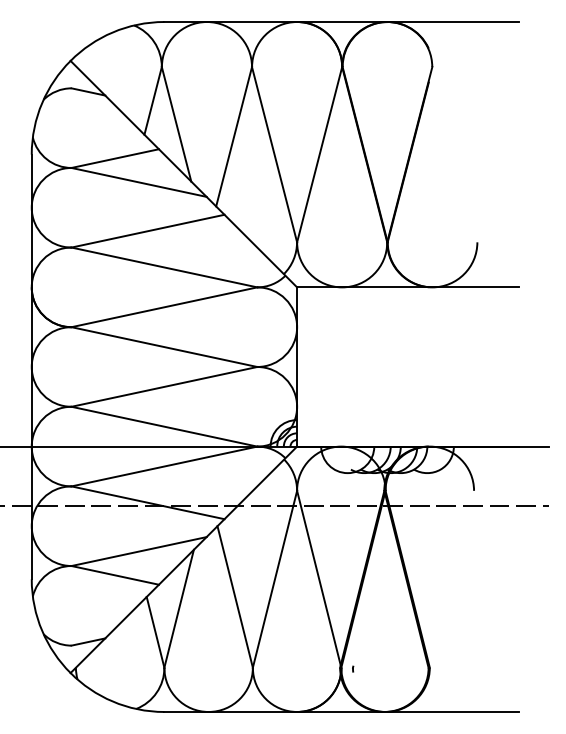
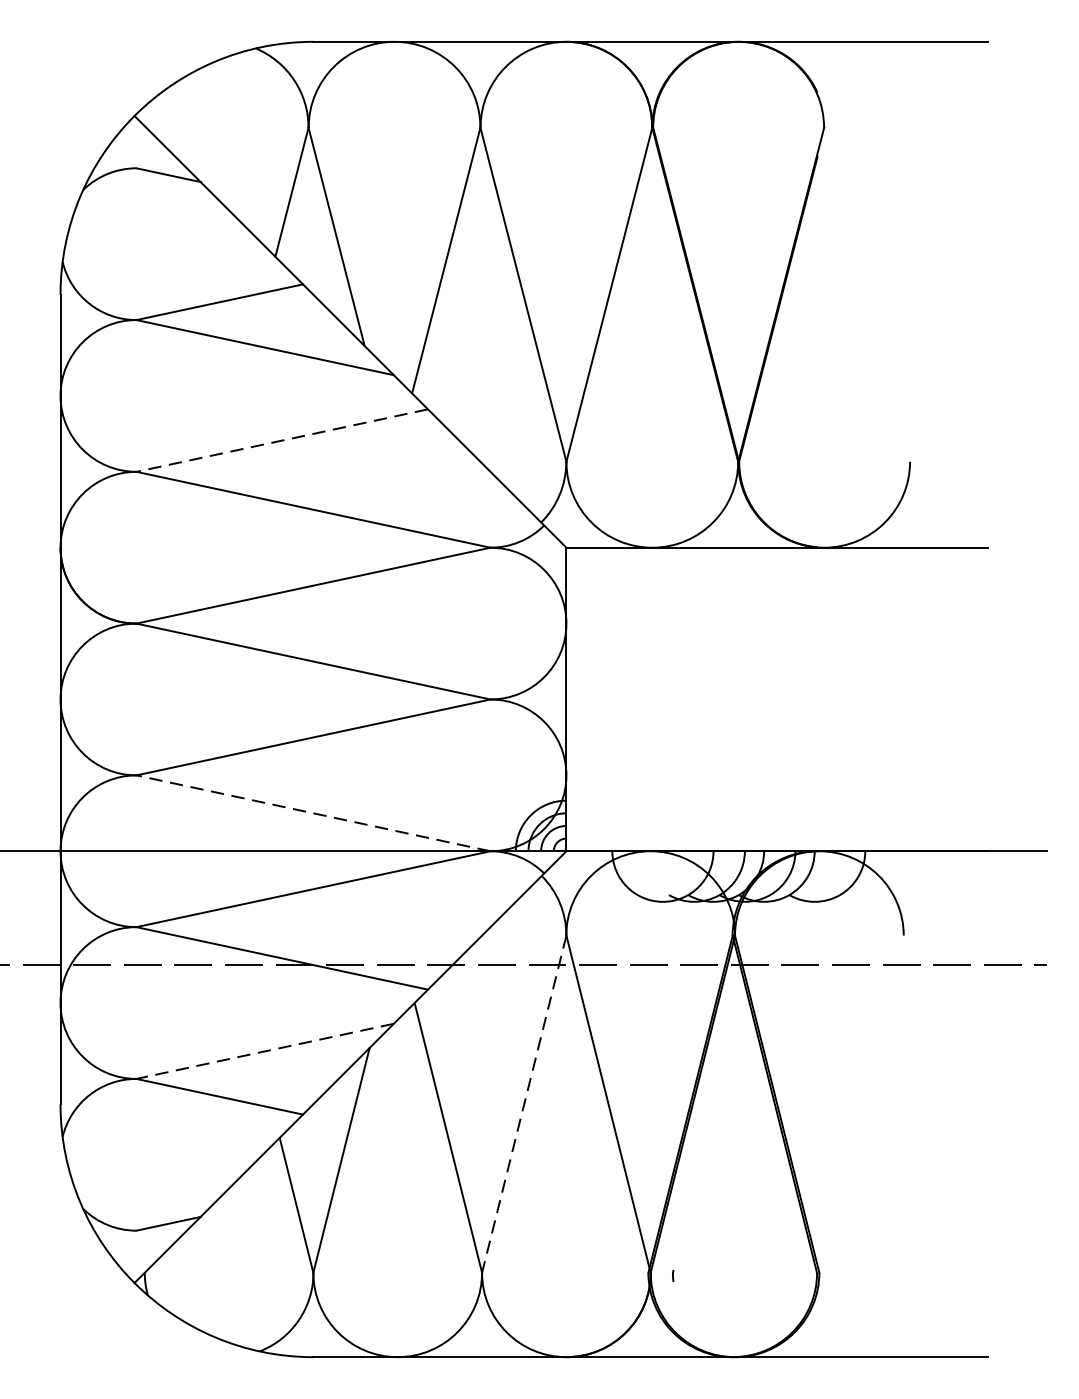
line: (147, 231) -> (281, 441), solid -> dashed
line: (164, 426) -> (313, 812), solid -> dashed
line: (138, 551) -> (264, 1051), solid -> dashed
line: (274, 579) -> (523, 1104), solid -> dashed

